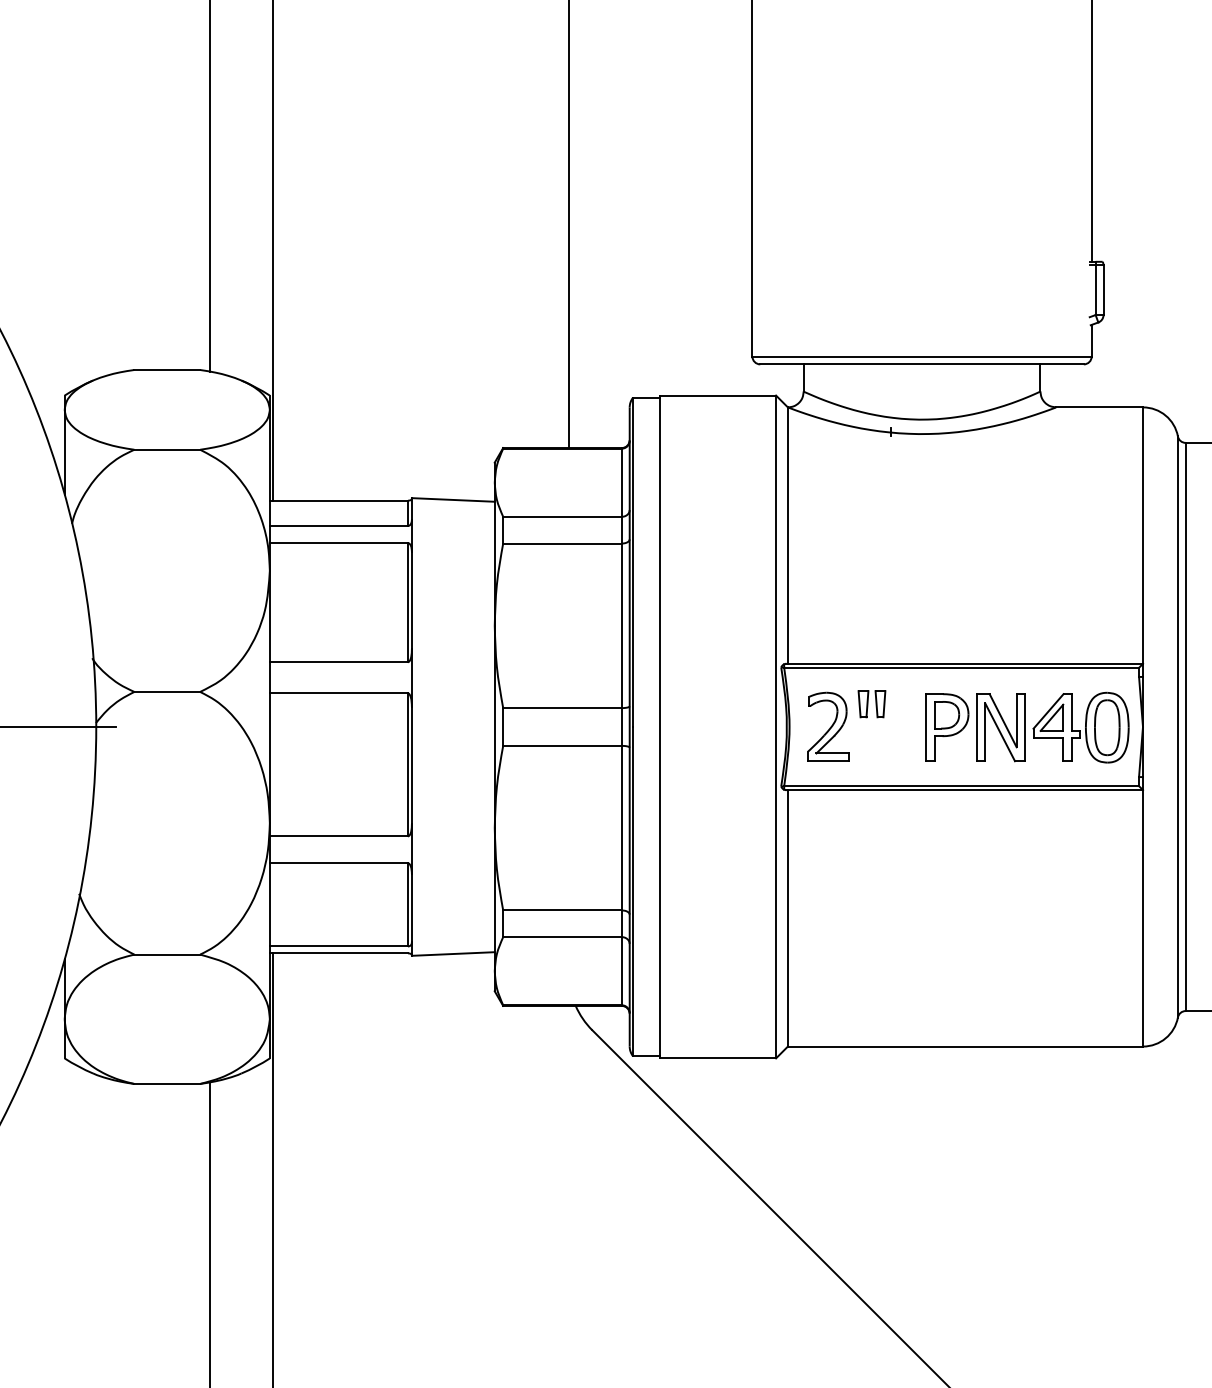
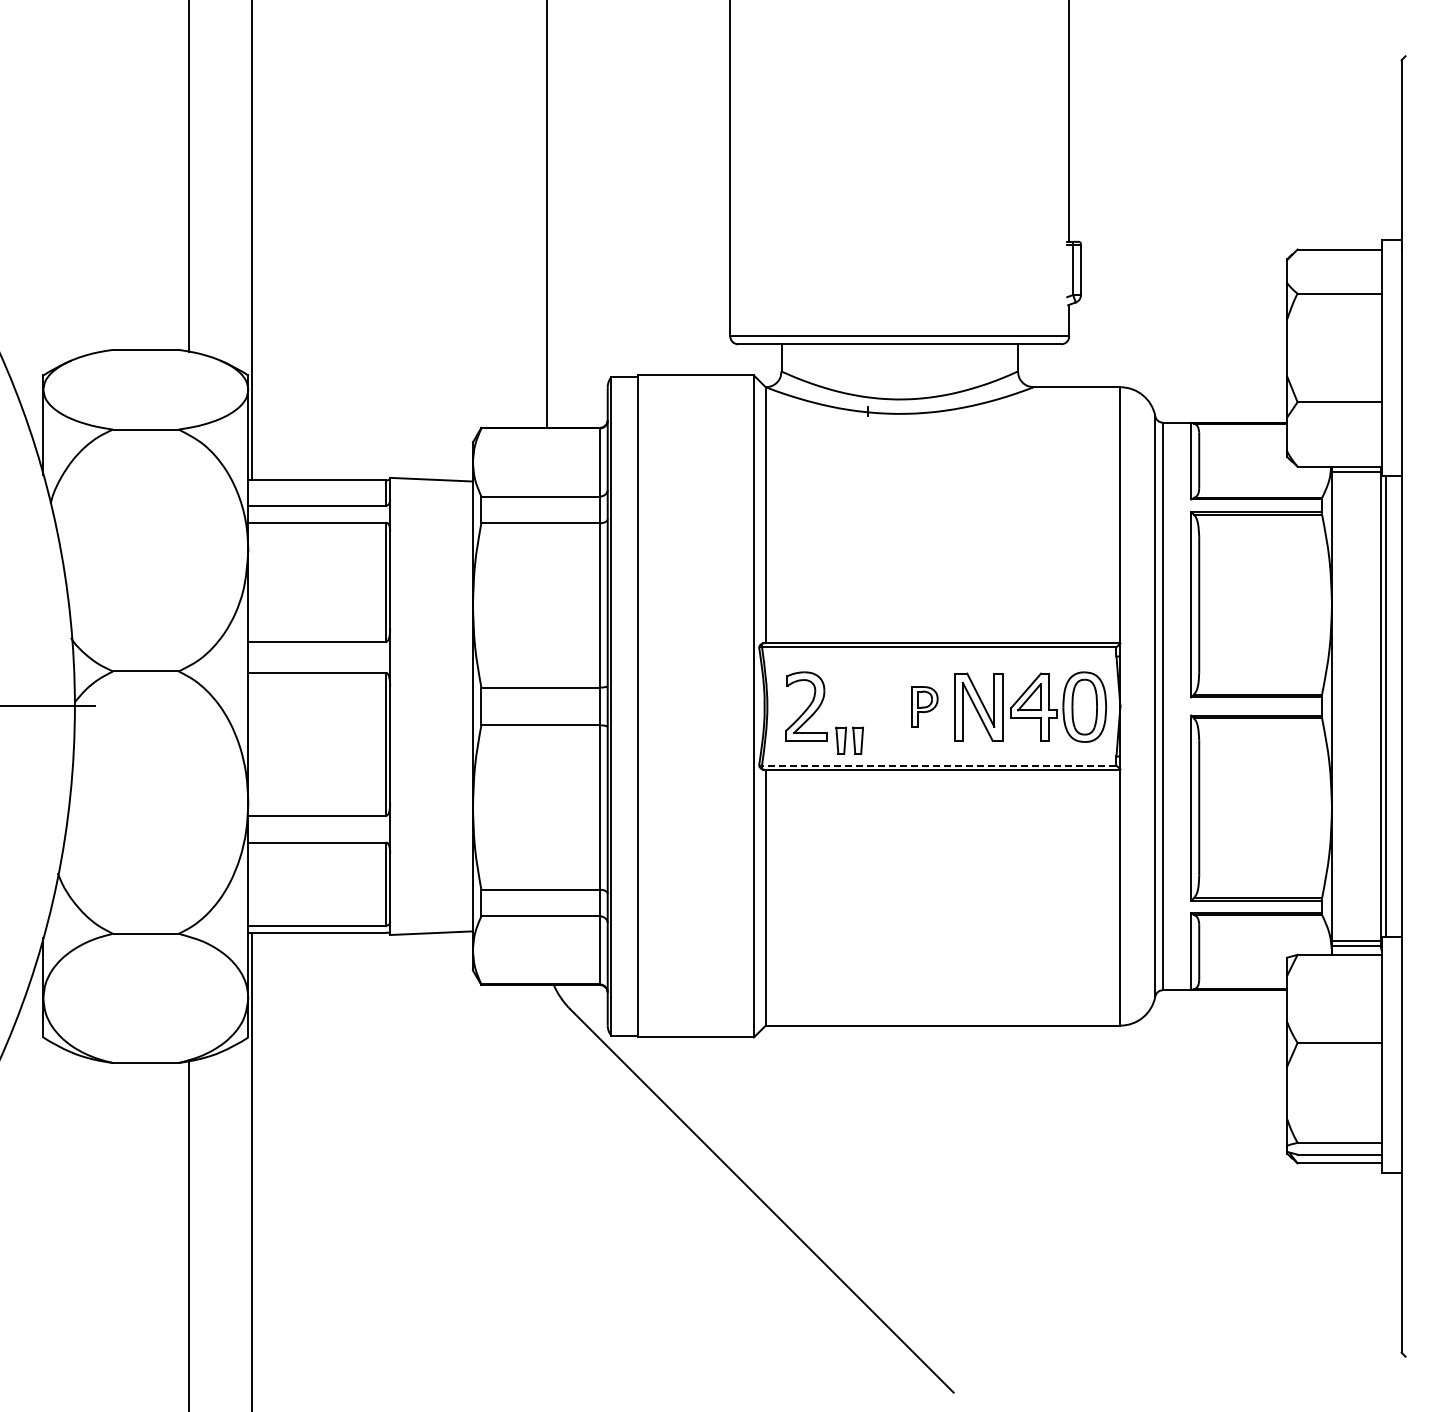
part: (871, 704) -> (849, 740), moved
part: (946, 727) -> (924, 706), size x0.6
line: (960, 786) -> (938, 765), solid -> dashed

